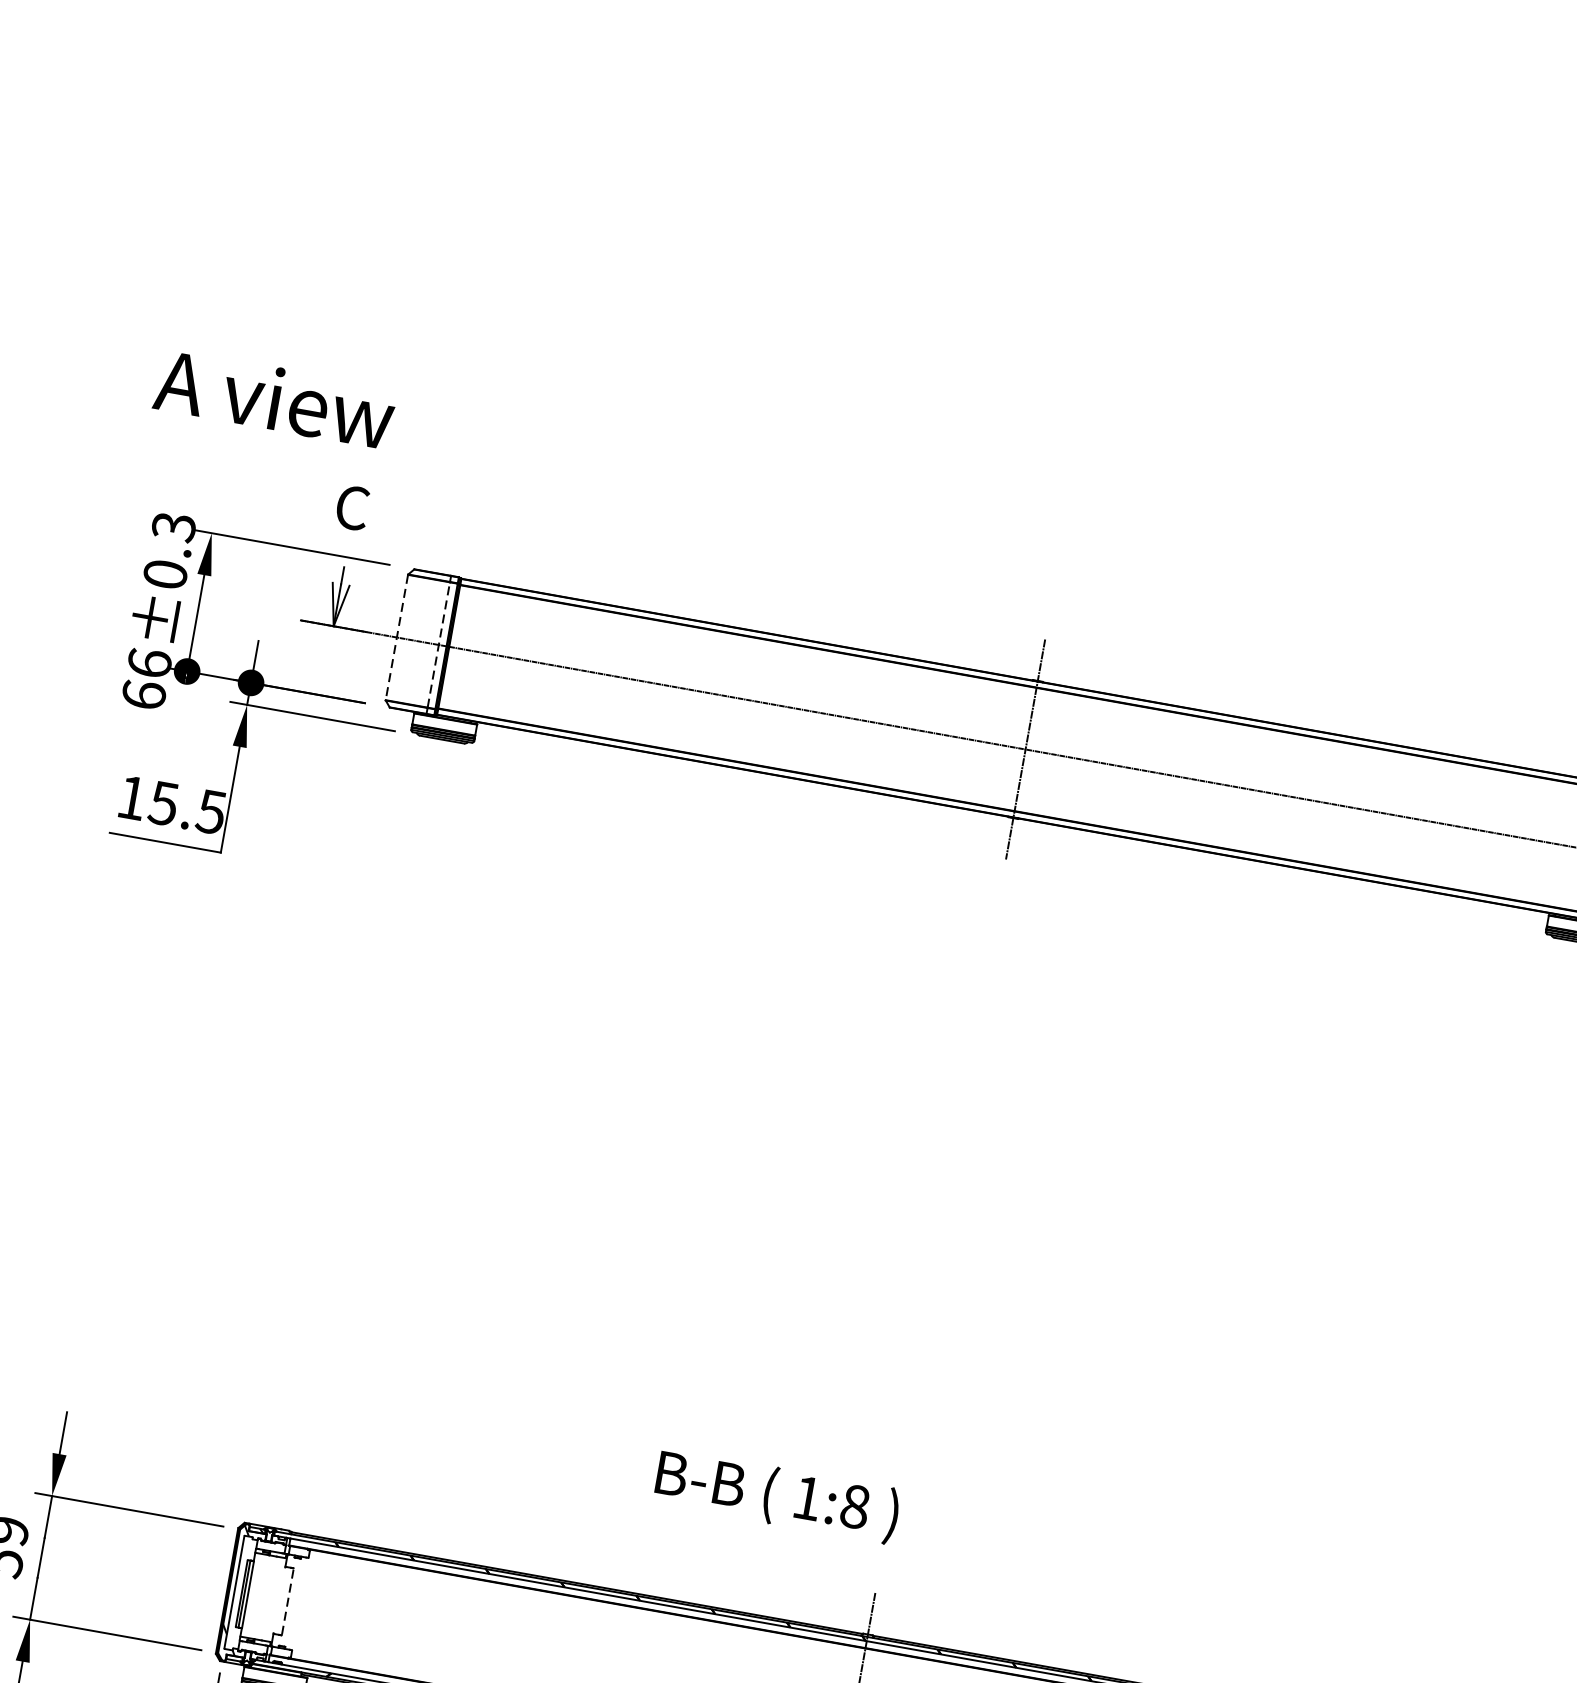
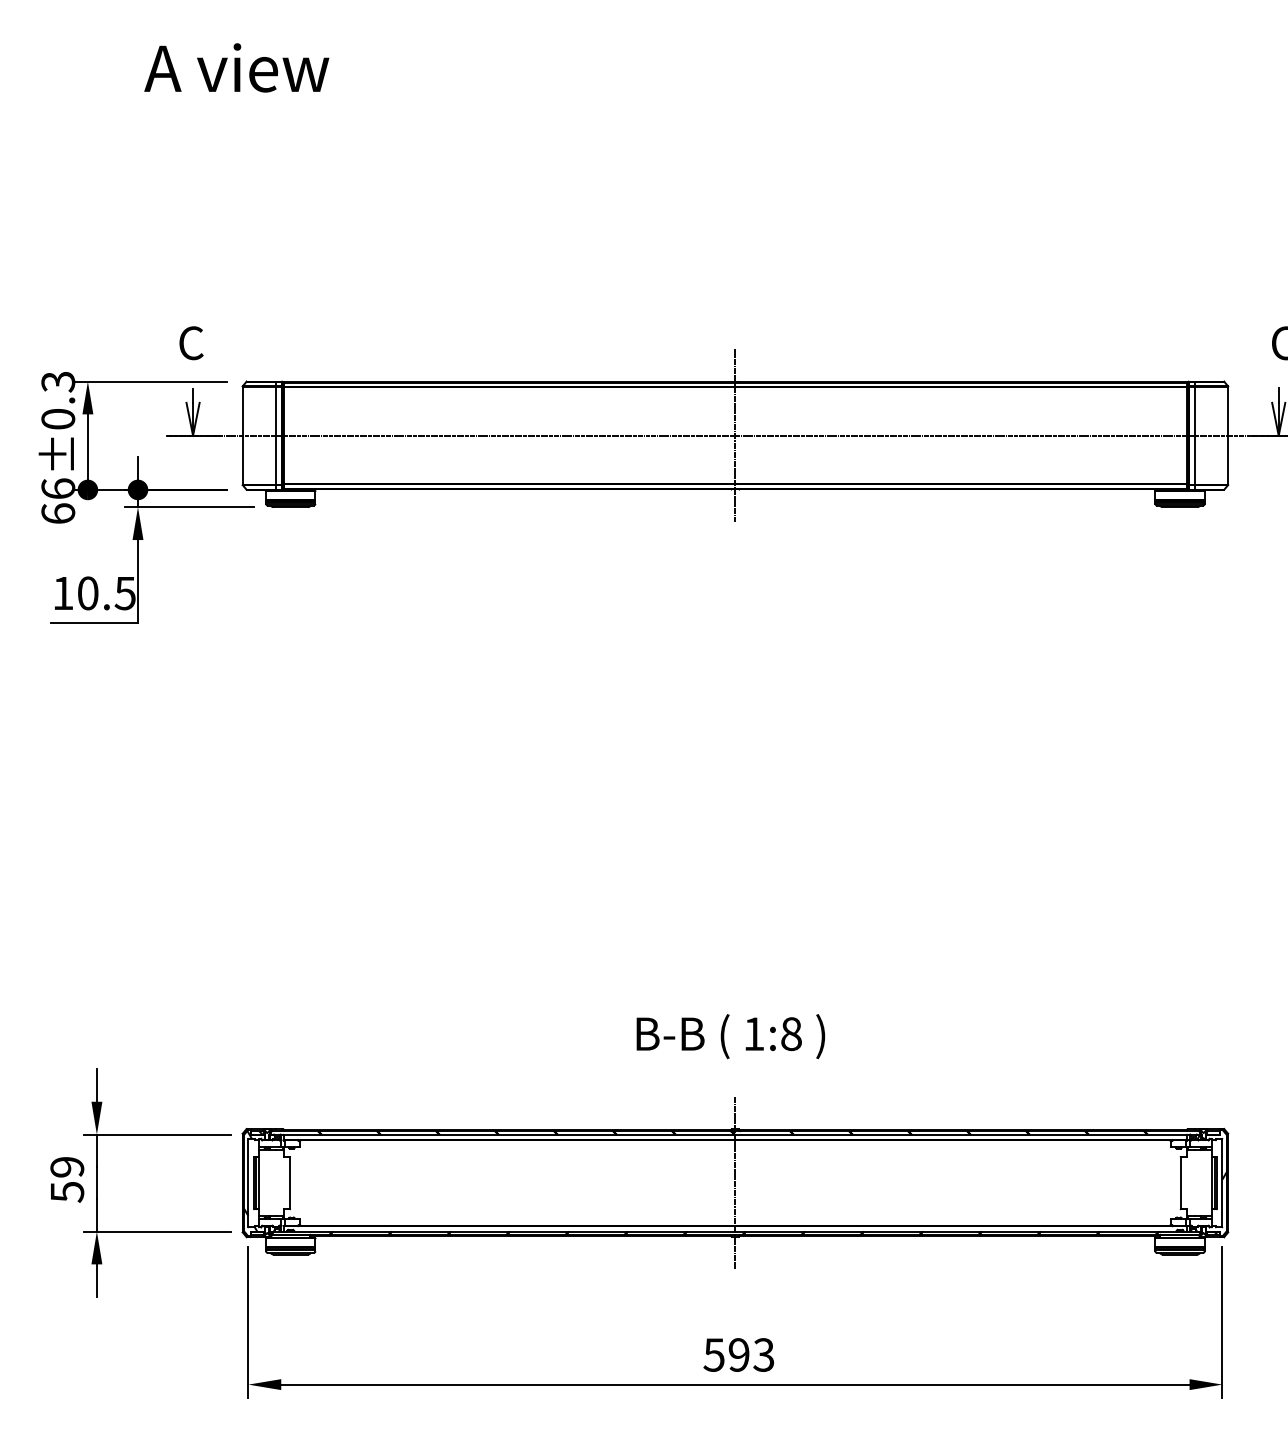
text: (274, 398) -> (236, 67), moved
line: (396, 638) -> (242, 436), dashed -> solid
line: (438, 644) -> (275, 435), dashed -> solid
text: (163, 803) -> (87, 593), 15.5 -> 10.5
text: (776, 1496) -> (730, 1036), moved
line: (288, 1602) -> (290, 1183), dashed -> solid

